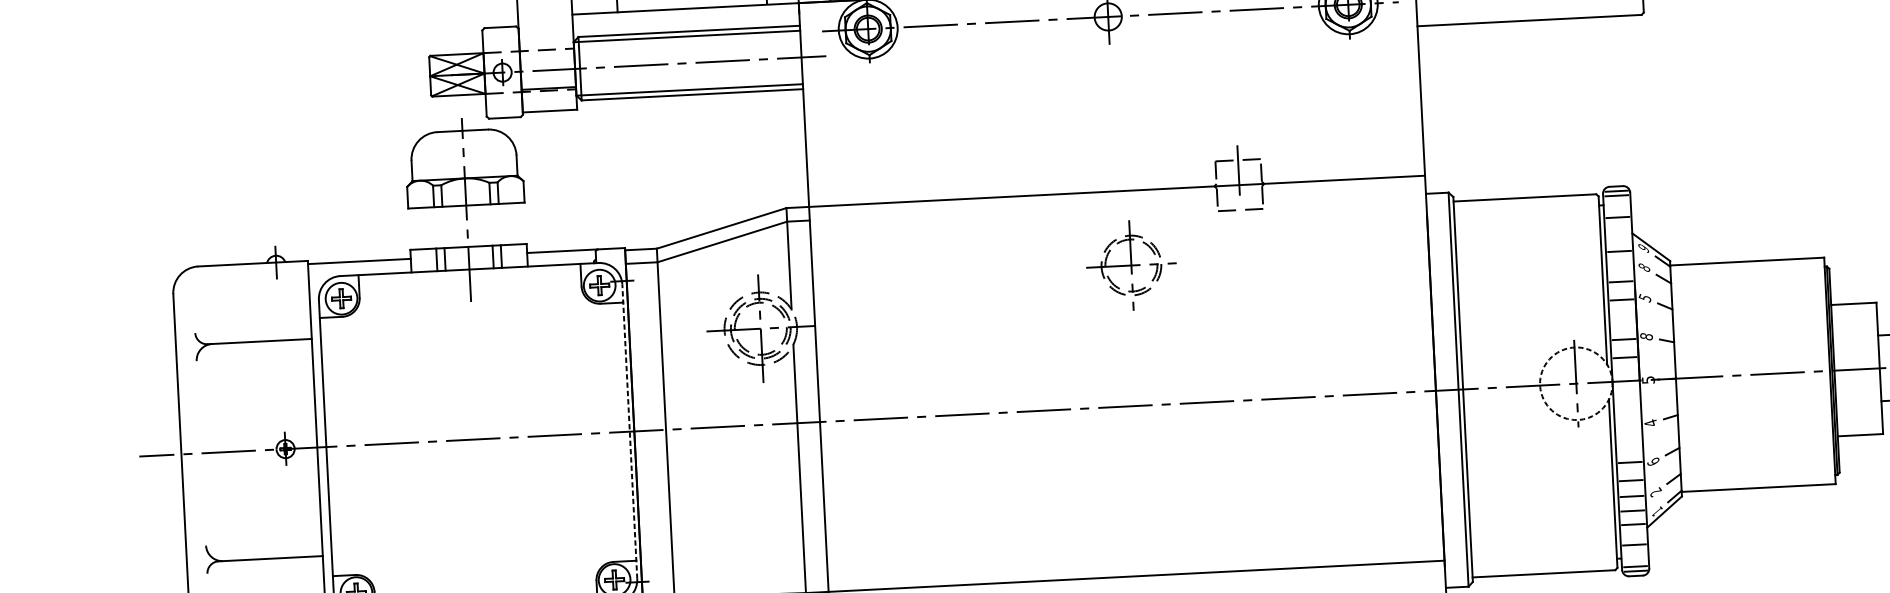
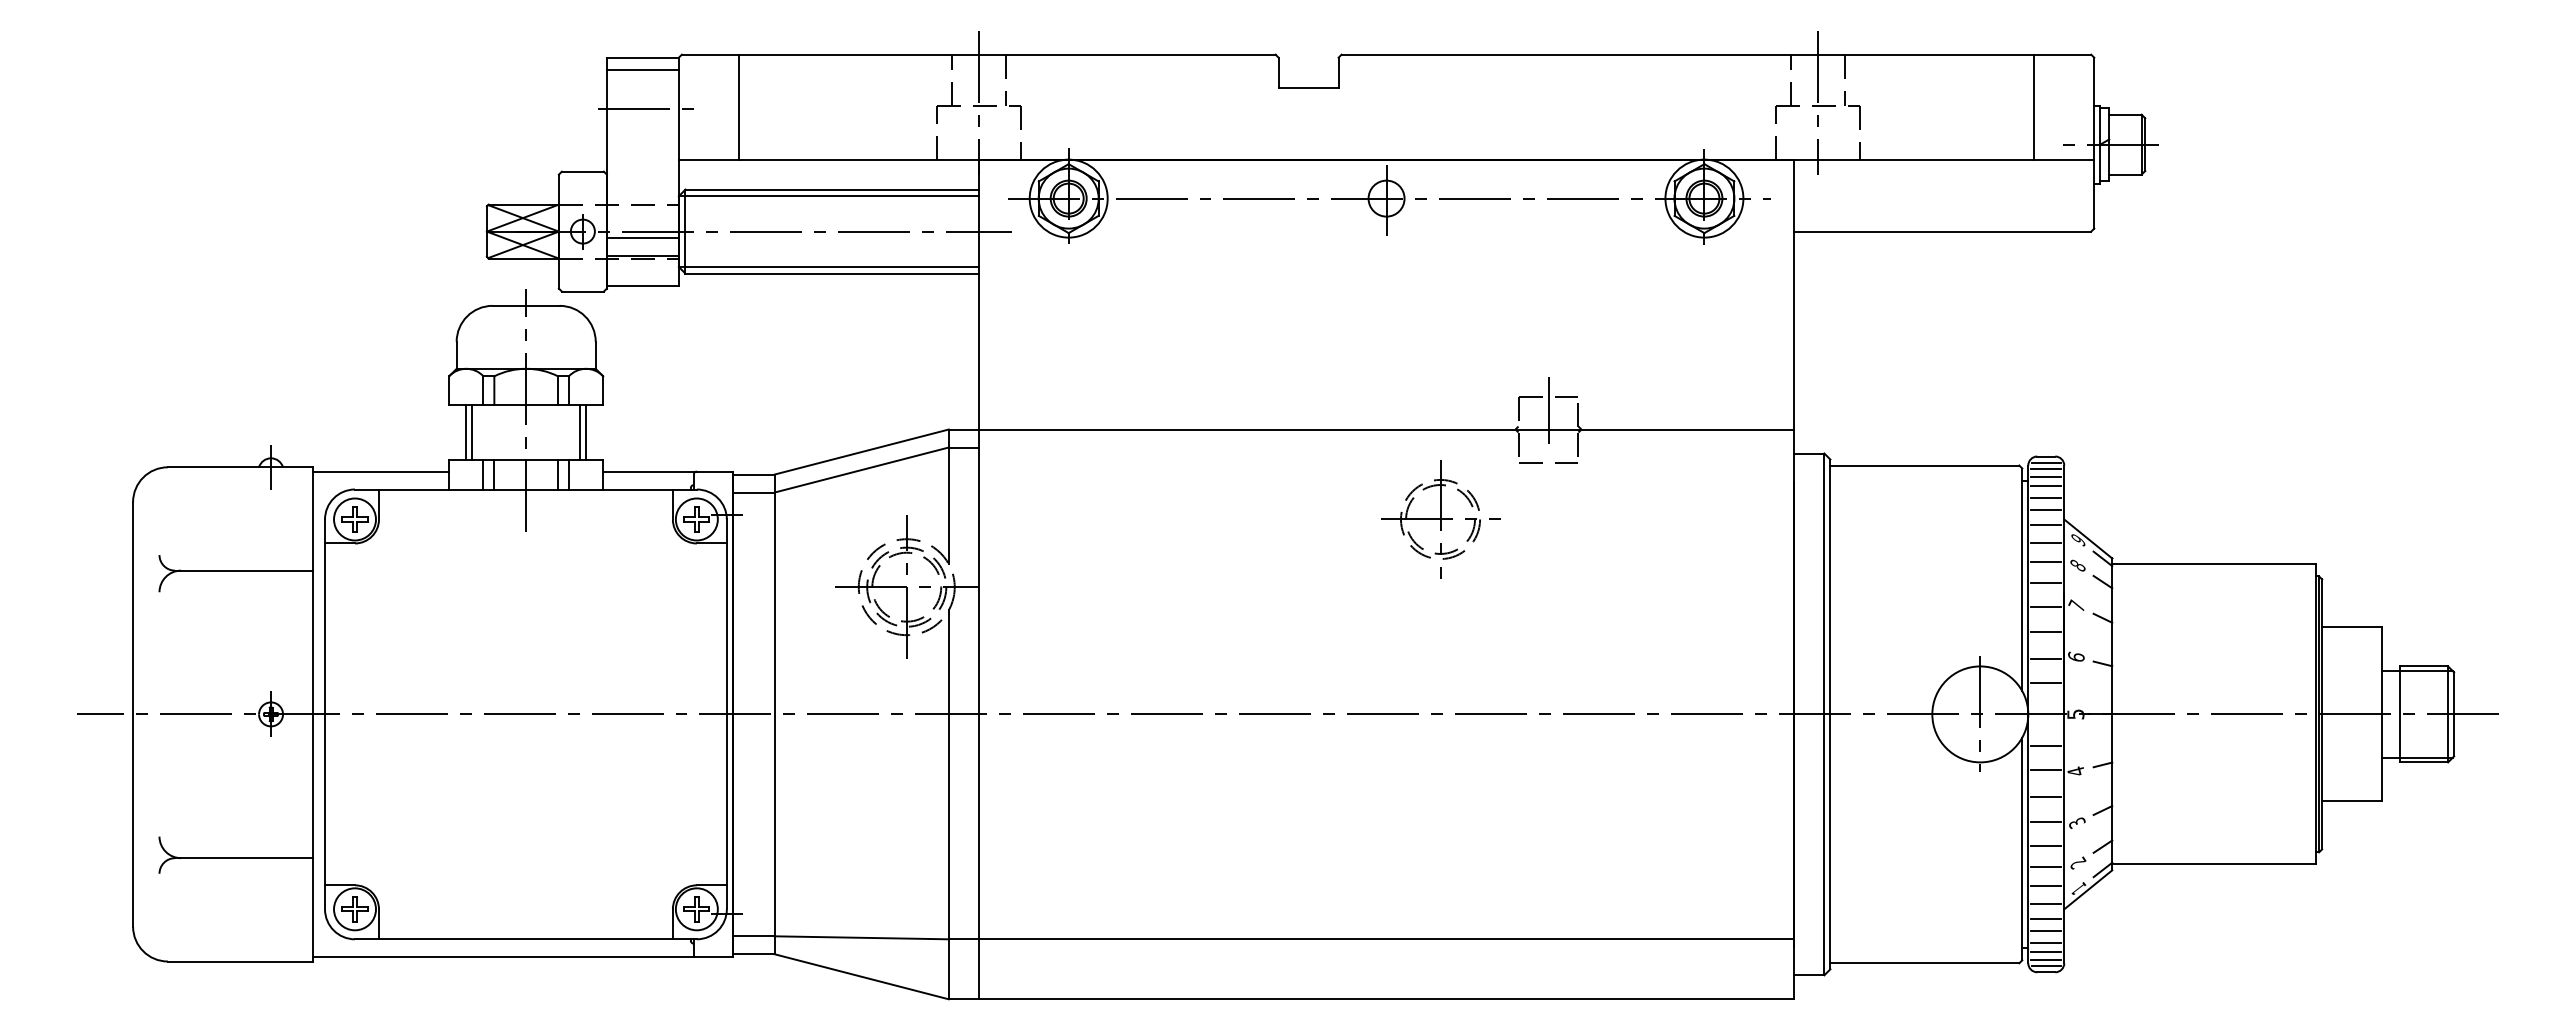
line: (547, 74) -> (642, 237), added
line: (1617, 201) -> (2046, 476), added
line: (1617, 208) -> (2046, 485), added
line: (507, 223) -> (579, 431), added
line: (513, 223) -> (586, 431), added
line: (1618, 226) -> (2046, 509), added
line: (426, 227) -> (471, 431), added
line: (421, 228) -> (465, 431), added
line: (1619, 237) -> (2046, 524), added
part: (1131, 265) -> (1440, 519), moved
line: (1620, 265) -> (2046, 561), added
text: (1644, 297) -> (2076, 605), 5 -> 7
line: (1623, 319) -> (2046, 632), added
text: (1645, 336) -> (2075, 656), 8 -> 6
circle: (1576, 383) -> (1980, 714), dashed -> solid
line: (1627, 404) -> (2046, 745), added
line: (1628, 422) -> (2046, 769), added
line: (629, 431) -> (726, 714), dashed -> solid
line: (1629, 443) -> (2046, 796), added
text: (1653, 461) -> (2076, 822), 6 -> 3
line: (1634, 536) -> (2046, 919), added
line: (1635, 554) -> (2046, 943), added
line: (1635, 560) -> (2046, 952), added

